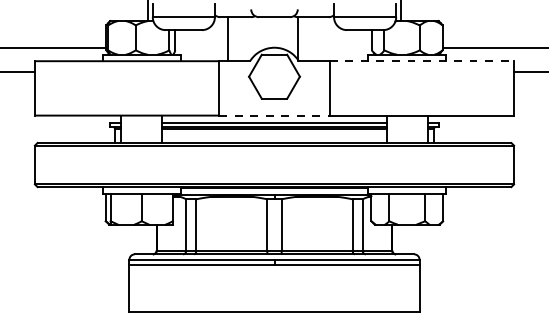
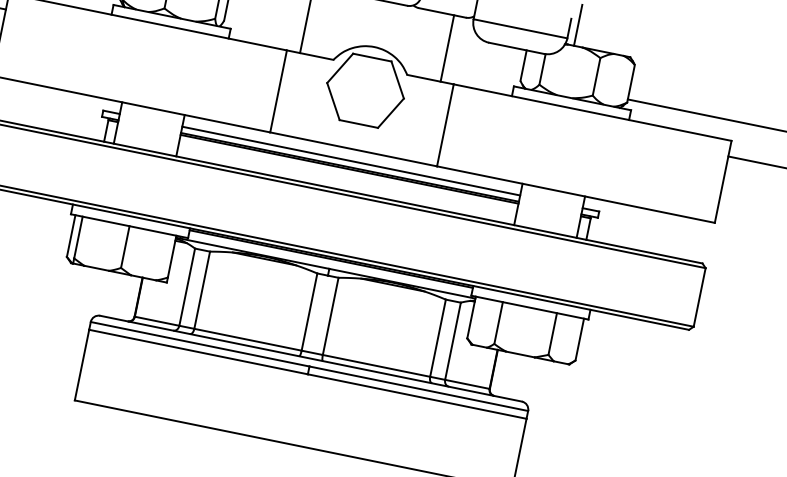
line: (298, 39) -> (447, 49), moved
line: (422, 61) -> (593, 113), dashed -> solid
line: (275, 115) -> (355, 149), dashed -> solid

